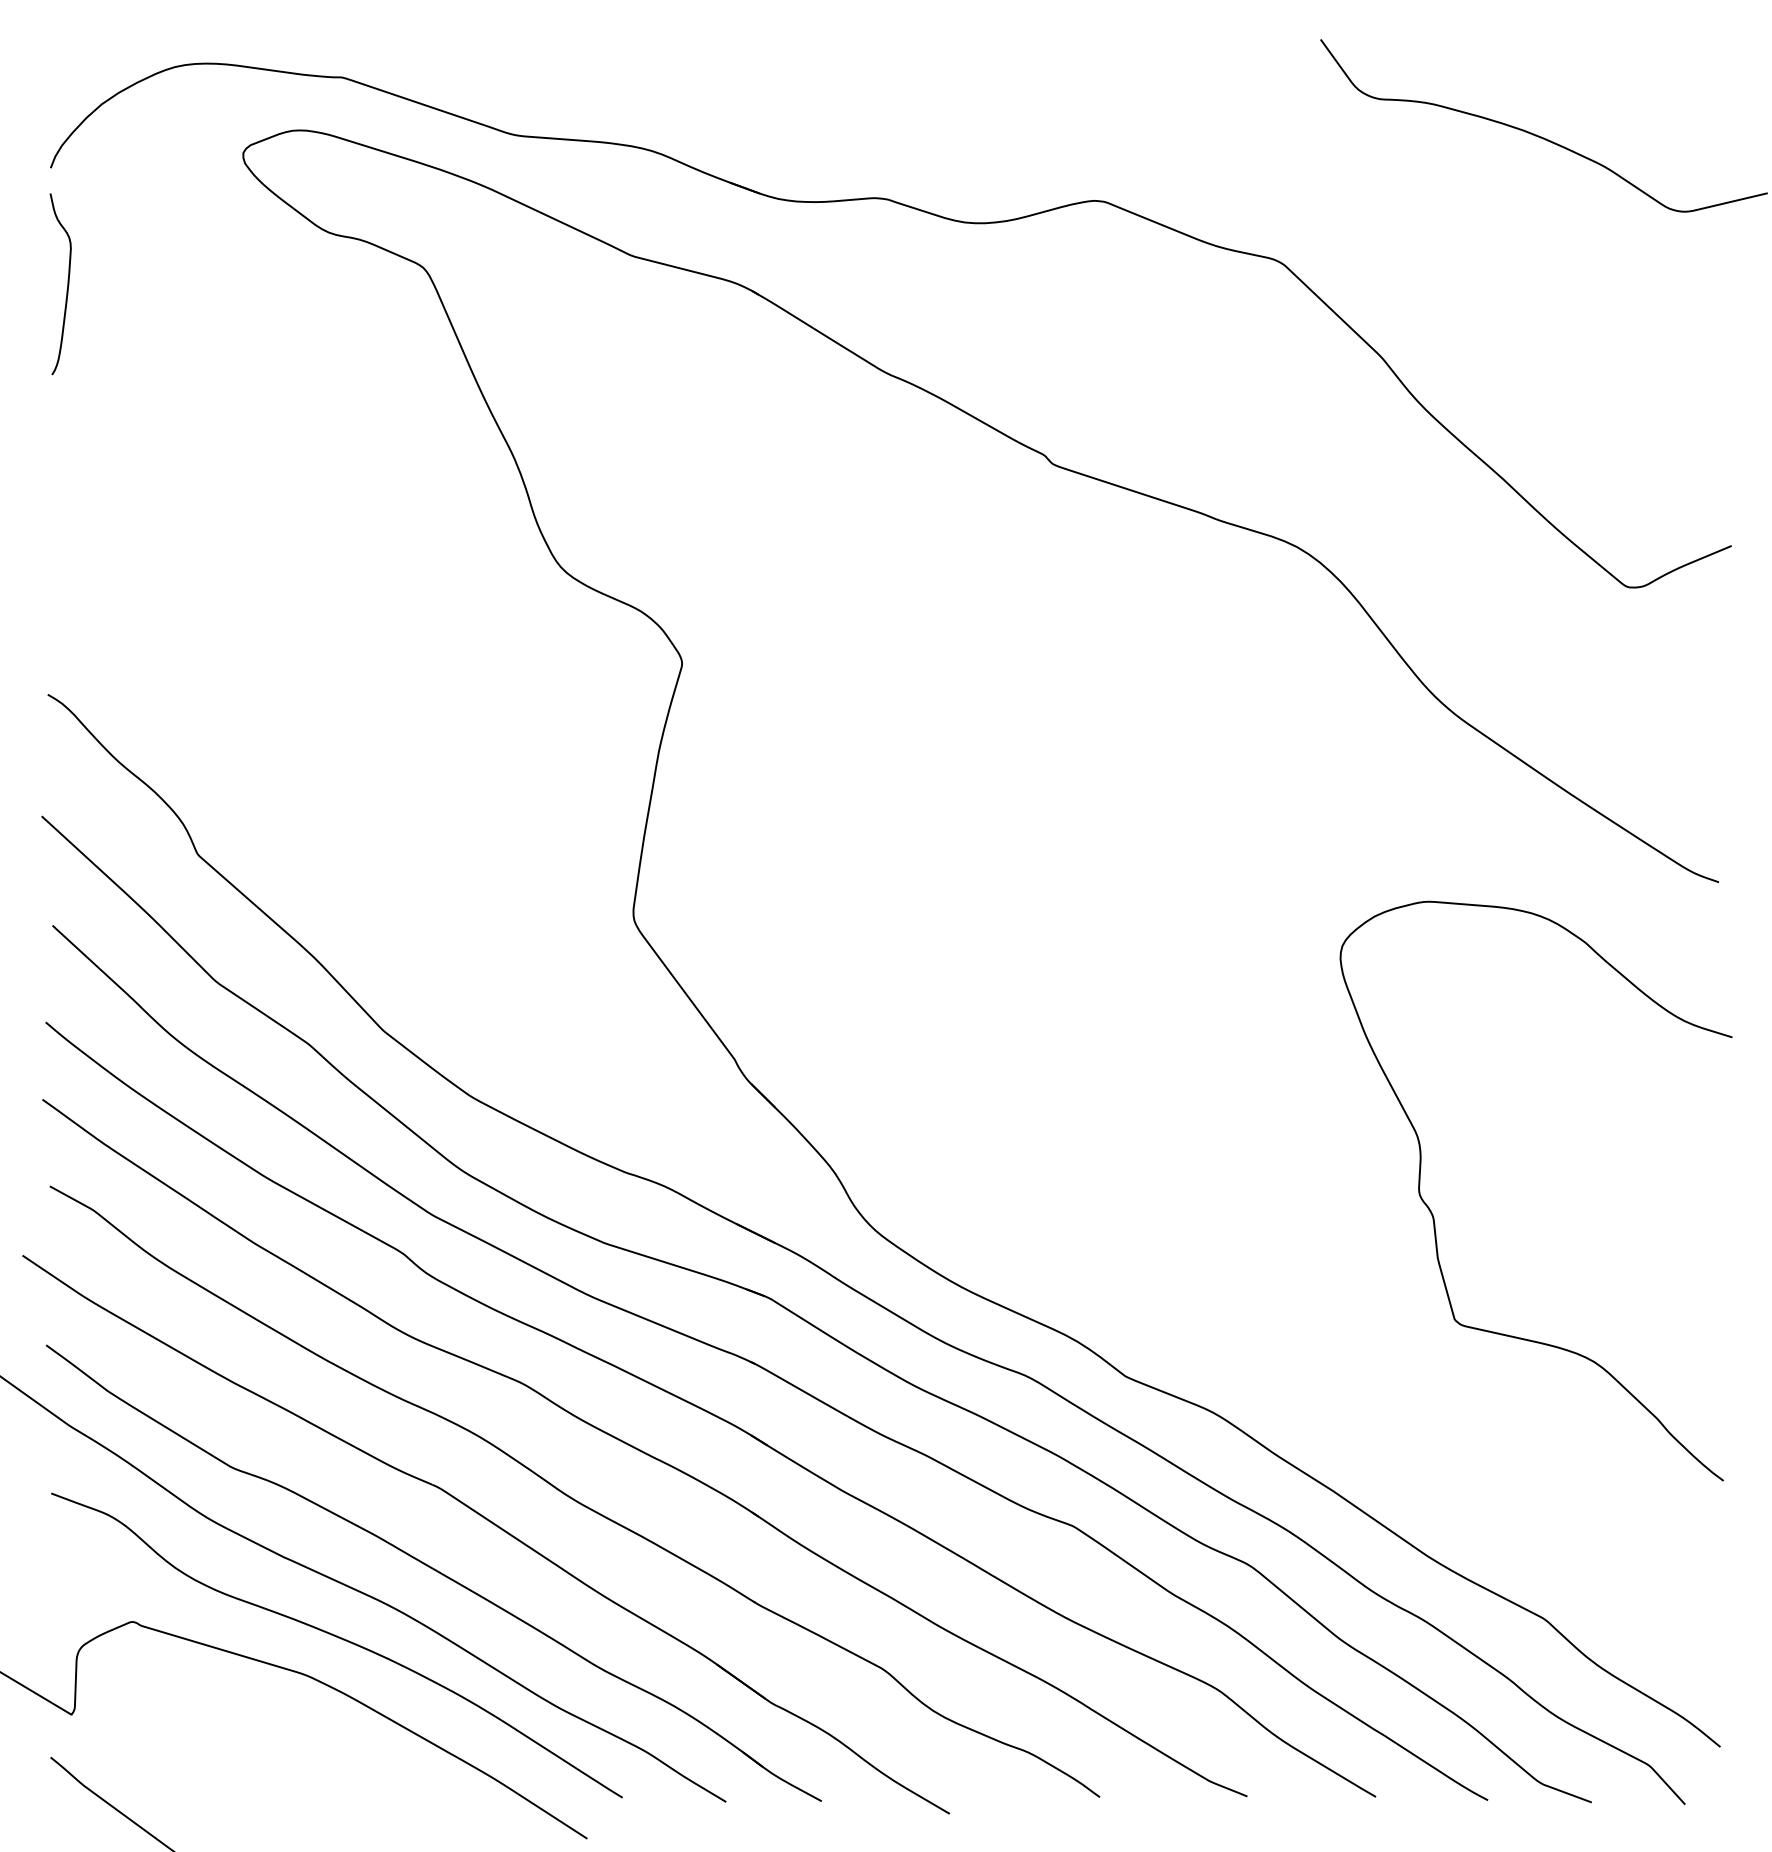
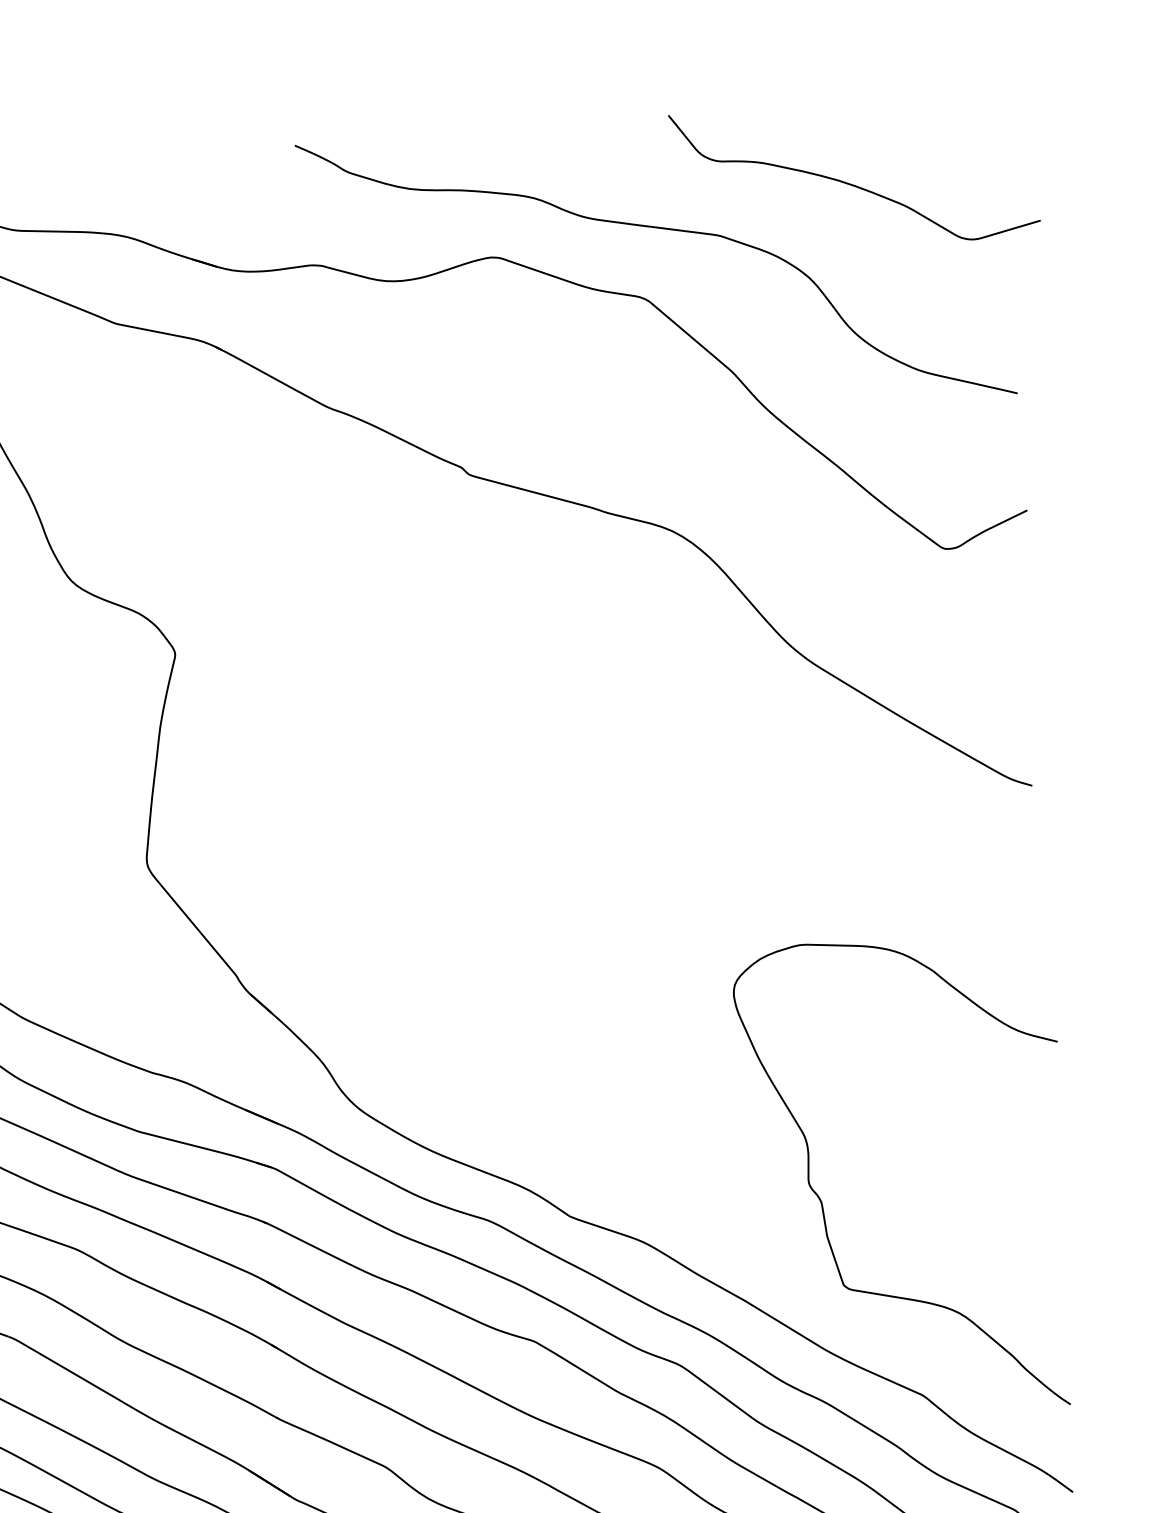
curve: (1302, 177) -> (659, 228), added
curve: (1434, 1217) -> (822, 1202), moved

